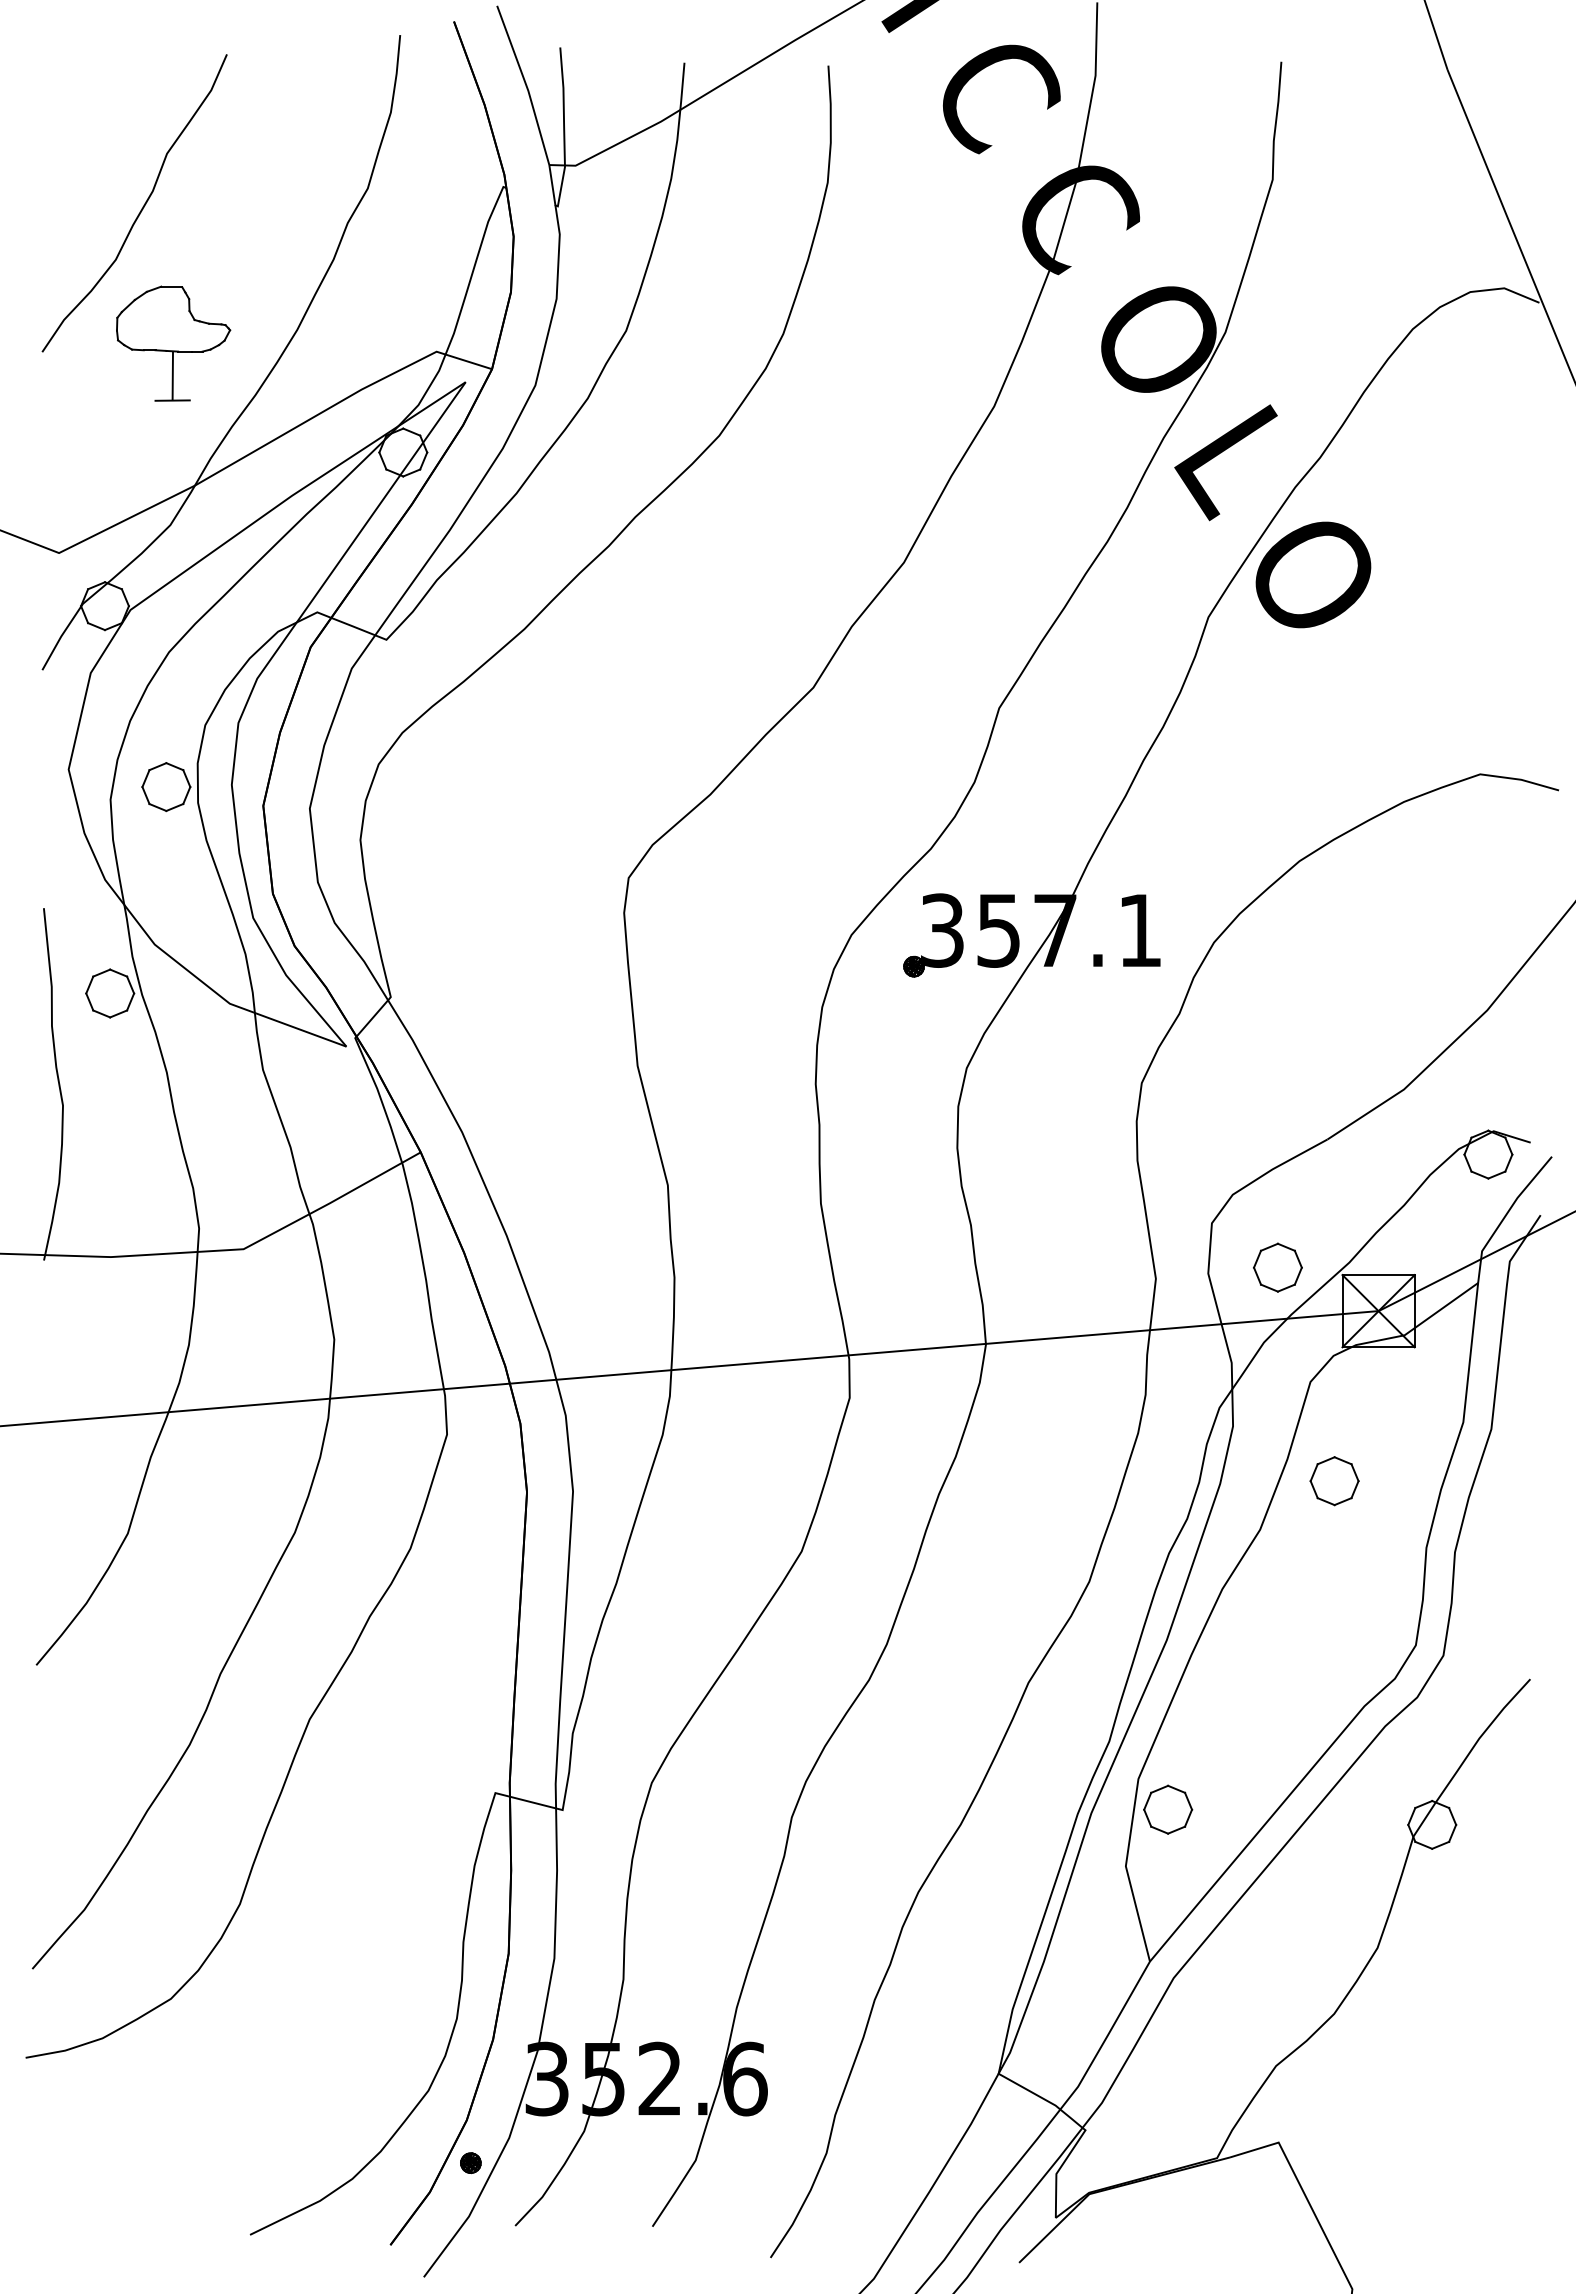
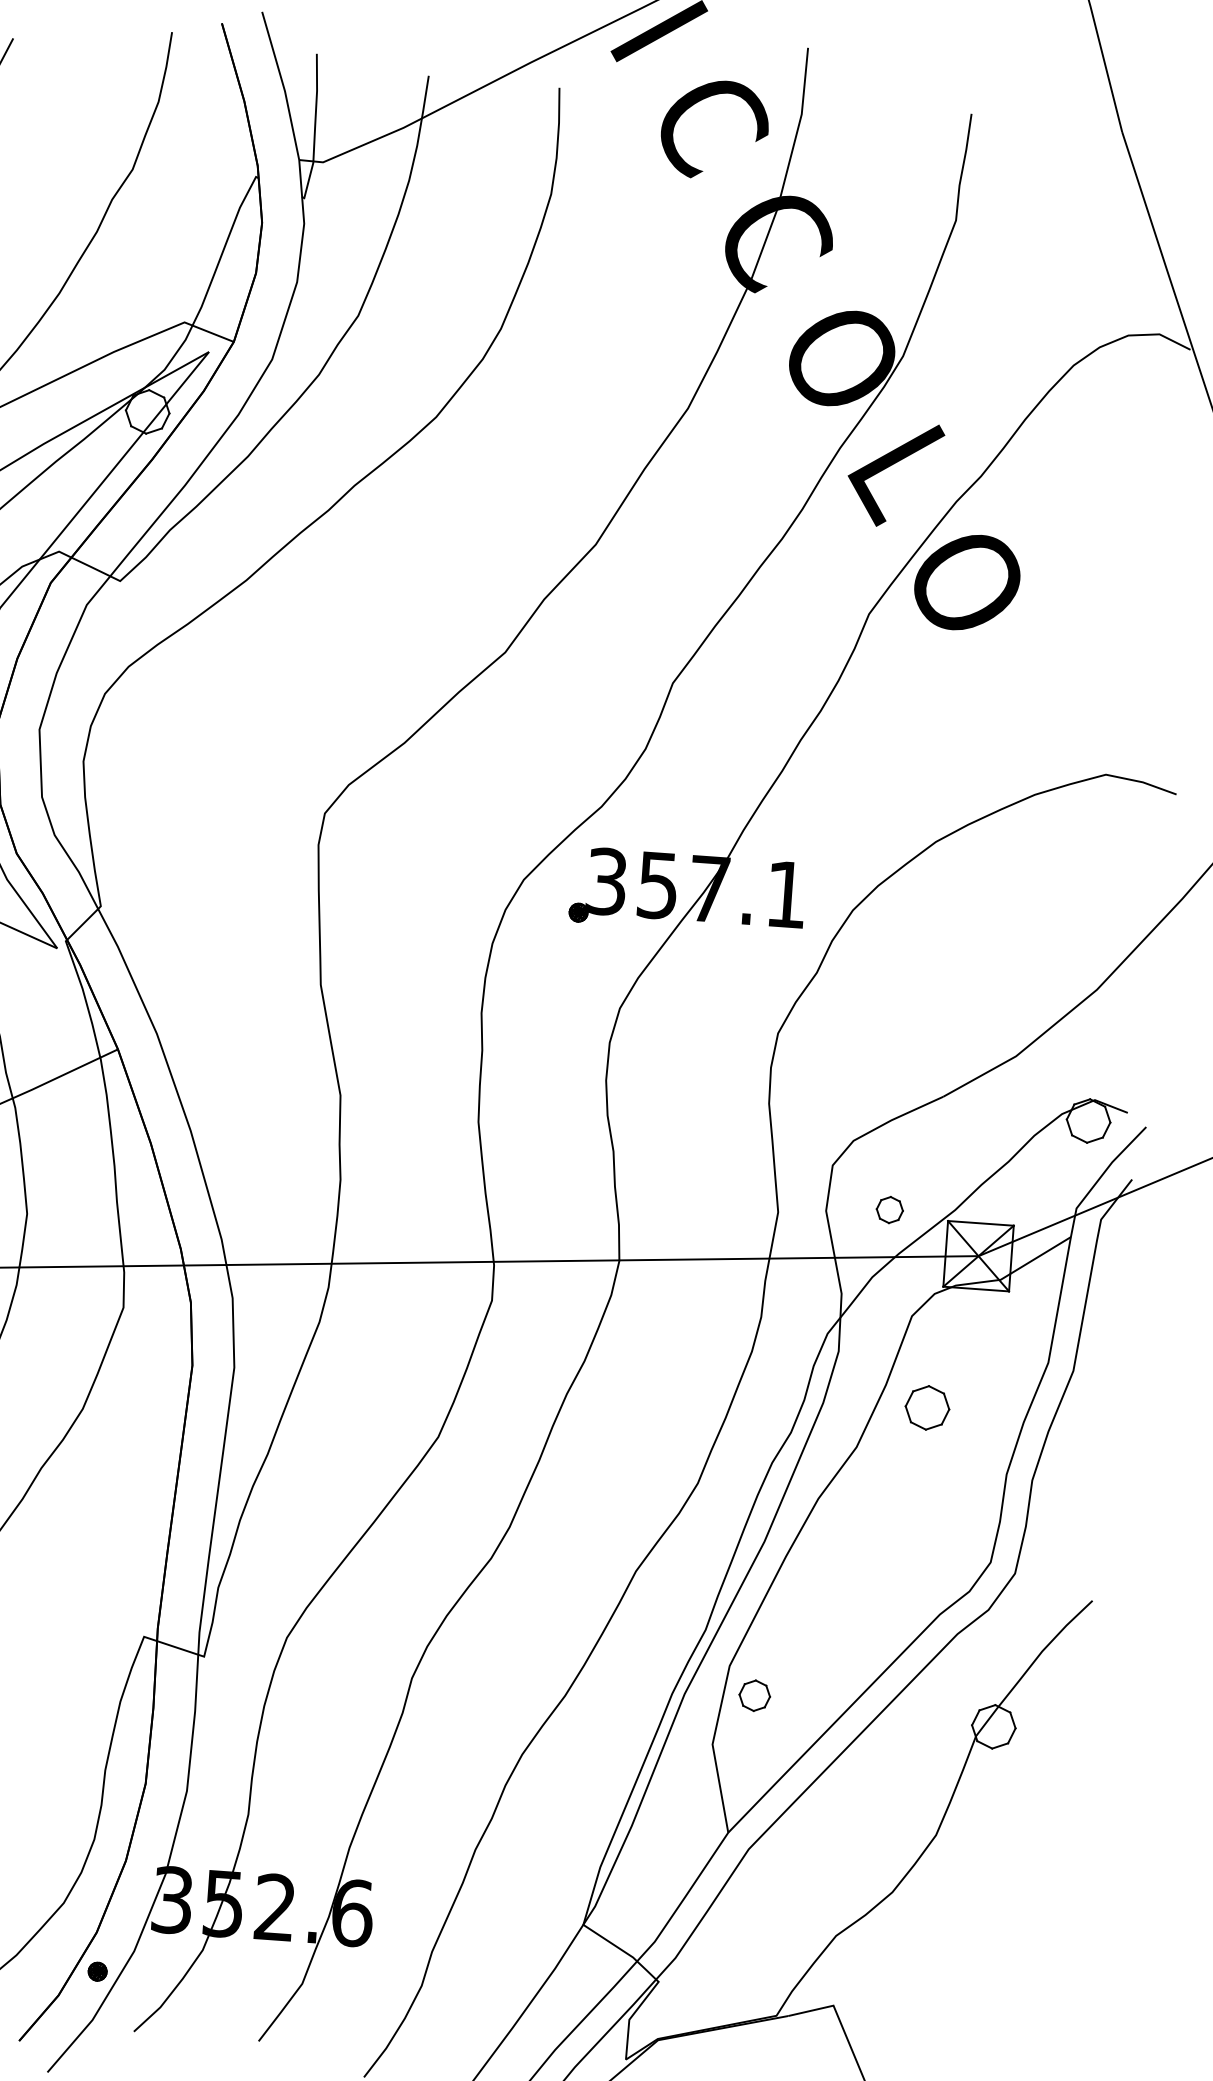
part: (1277, 1267) -> (889, 1209), size x0.6
part: (1168, 1809) -> (755, 1695), size x0.7

